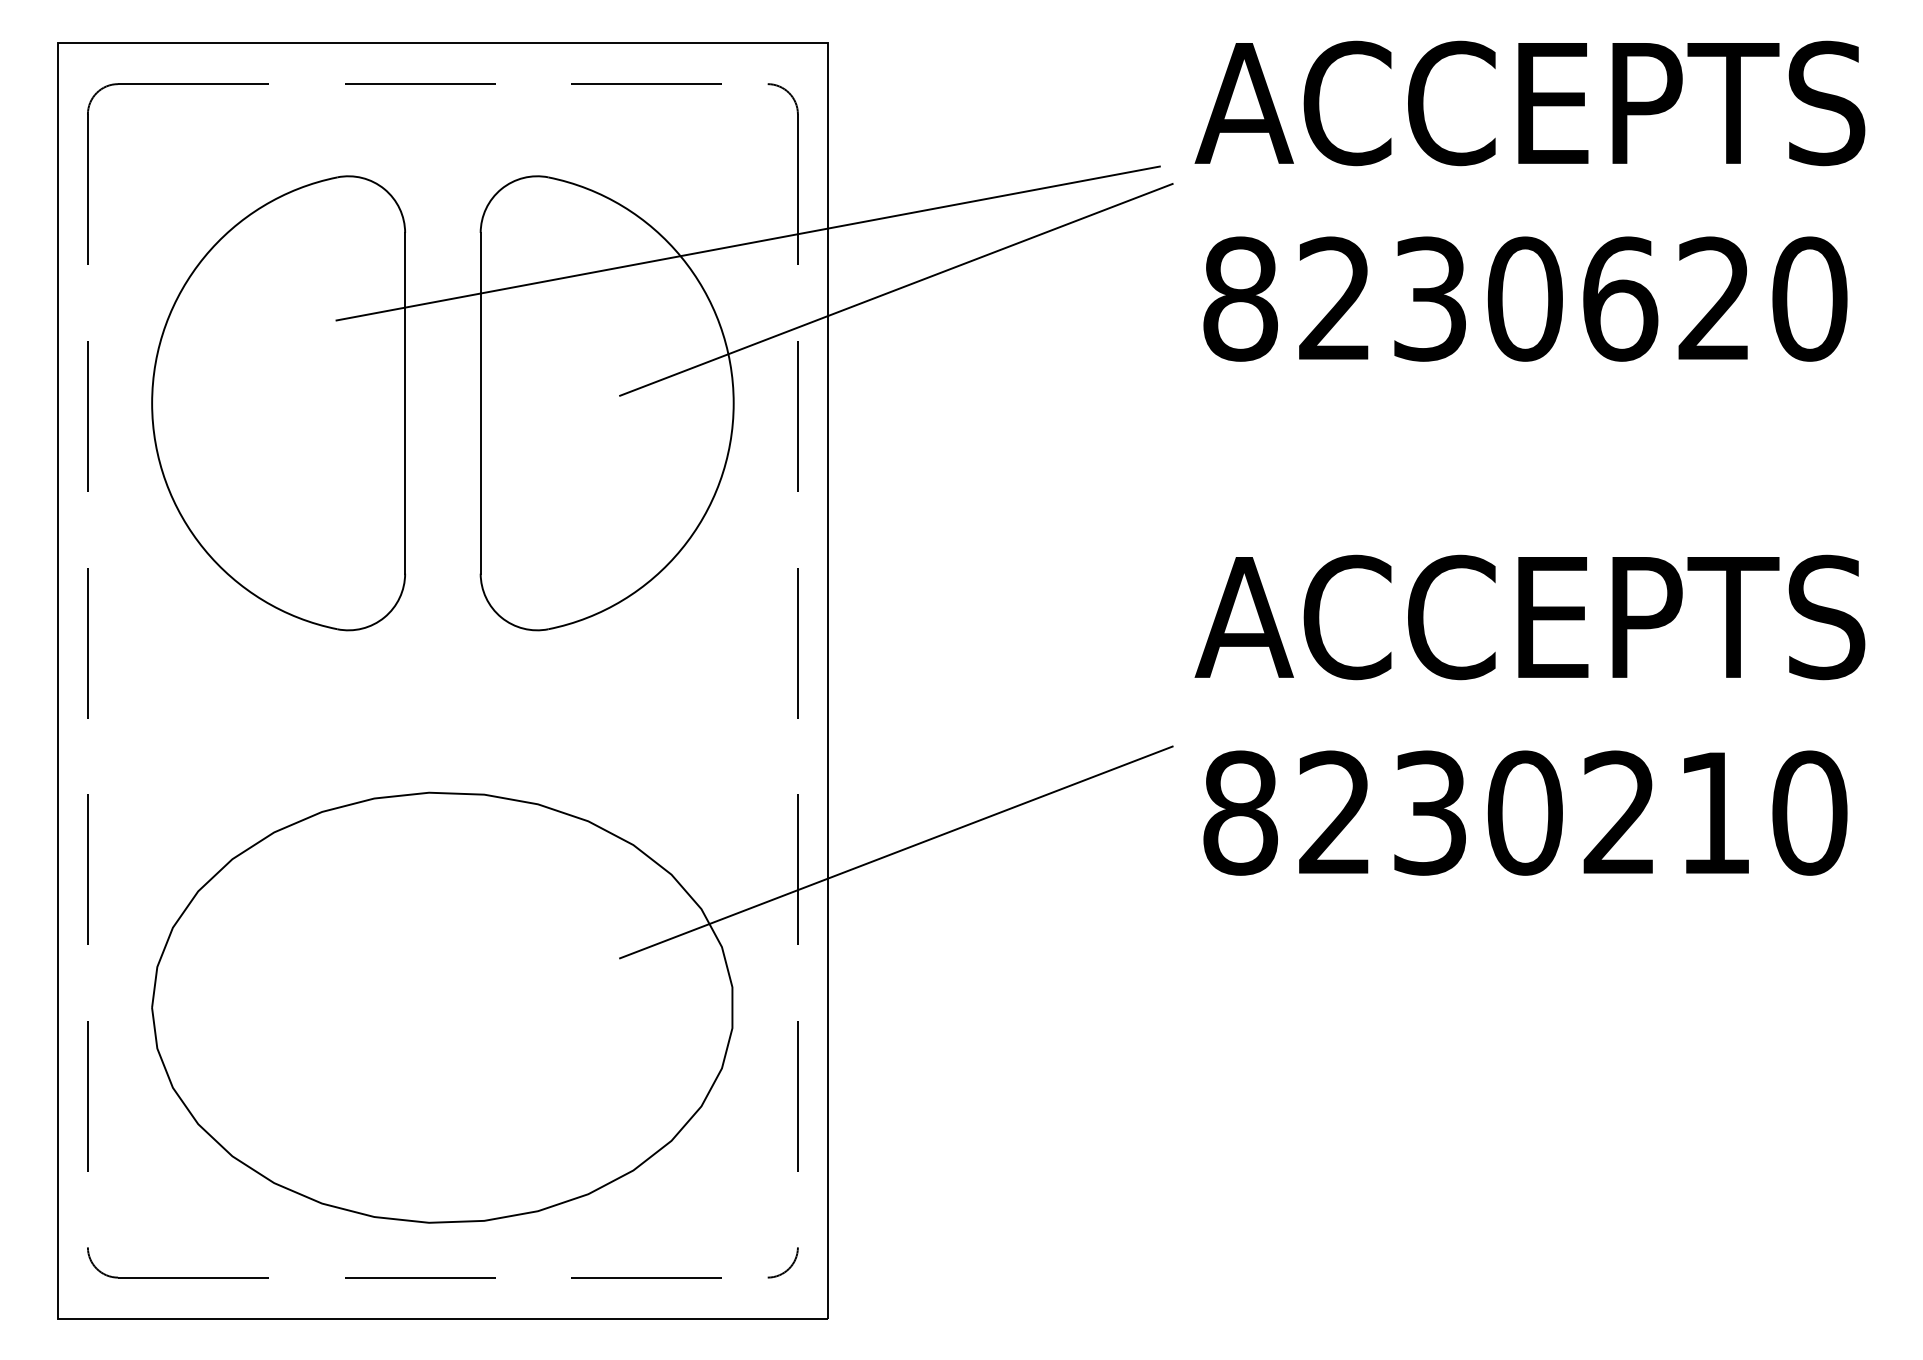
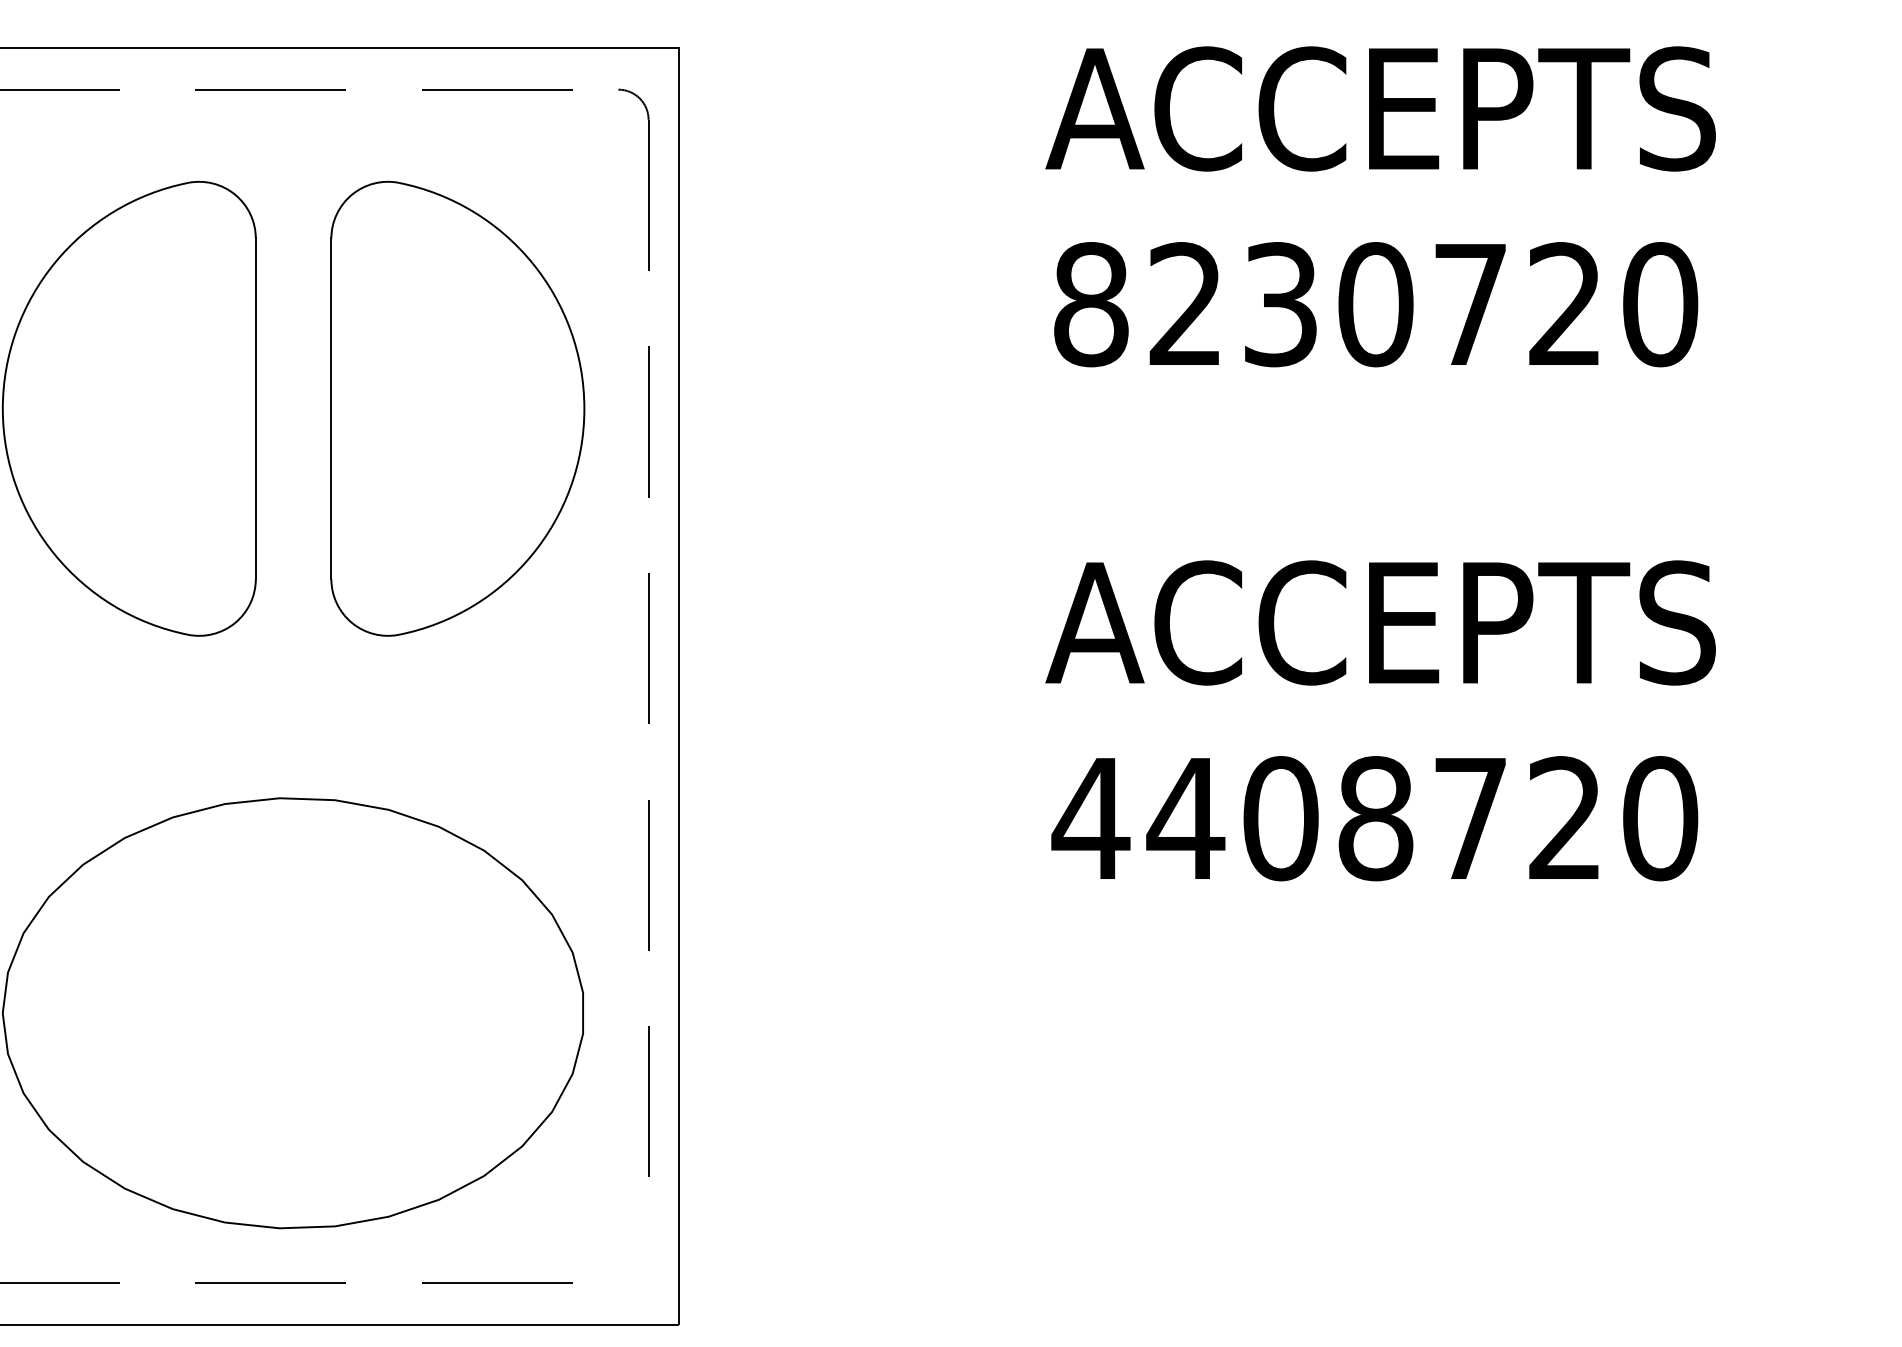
line: (747, 243) -> (598, 249), removed
line: (896, 289) -> (747, 295), removed
text: (1620, 298) -> (1471, 304), 8230620 -> 8230720
text: (1474, 812) -> (1325, 818), 8230210 -> 4408720
line: (896, 852) -> (747, 858), removed
arc: (788, 1267) -> (639, 1273), removed

